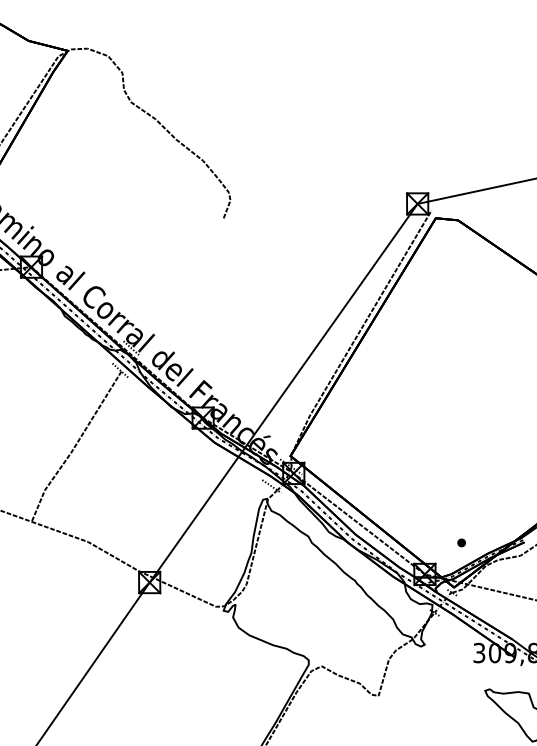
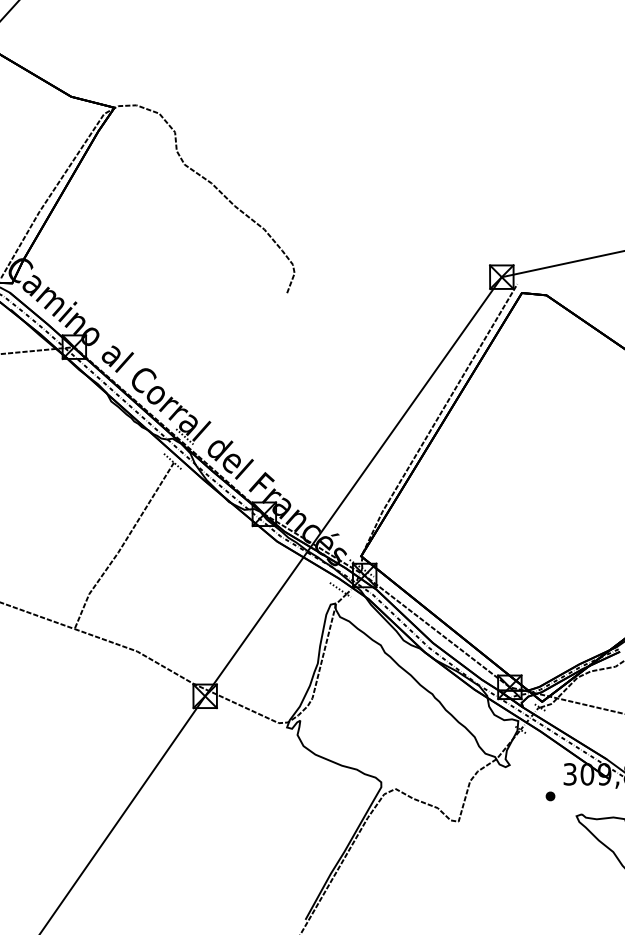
part: (461, 542) -> (550, 796), moved

